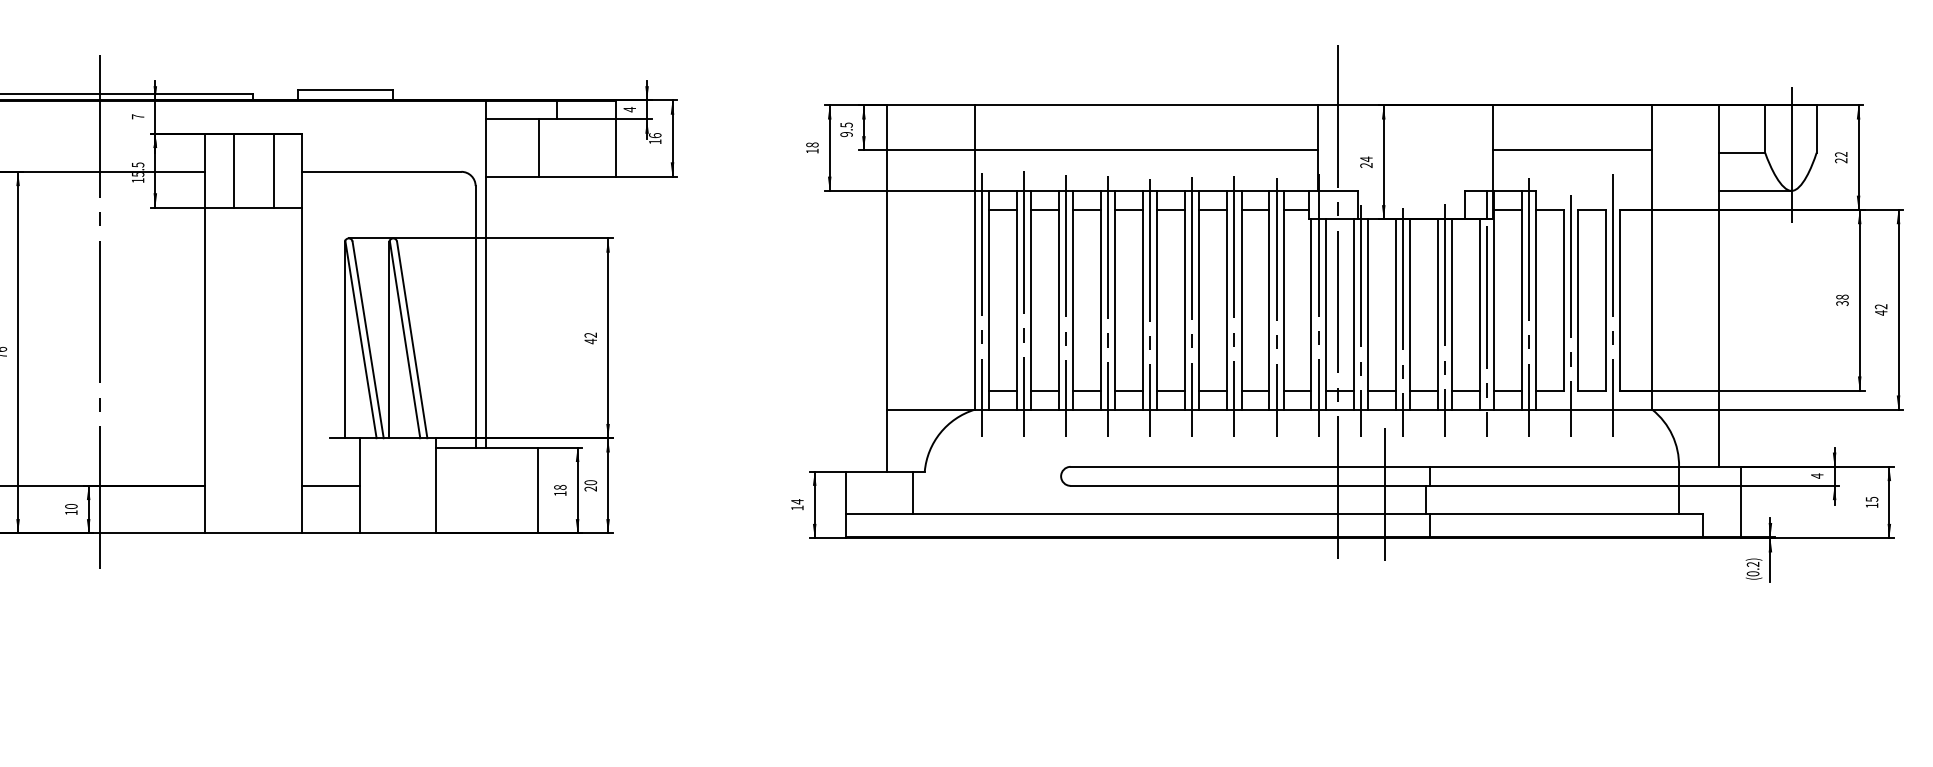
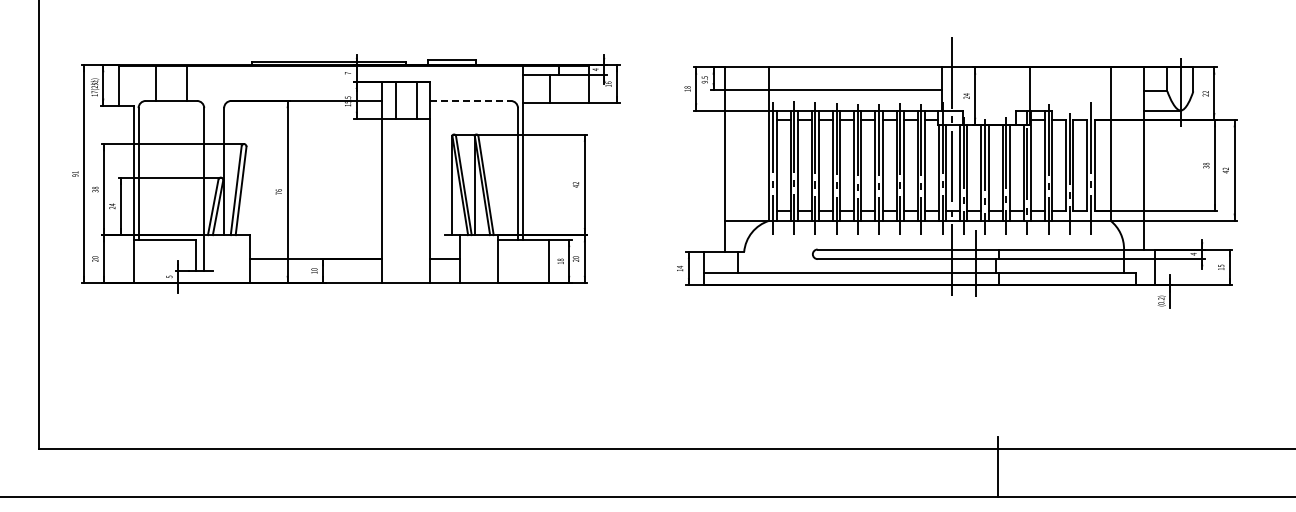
line: (1572, 151) -> (1070, 90), removed
line: (383, 170) -> (471, 100), solid -> dashed
line: (99, 313) -> (328, 172), removed

